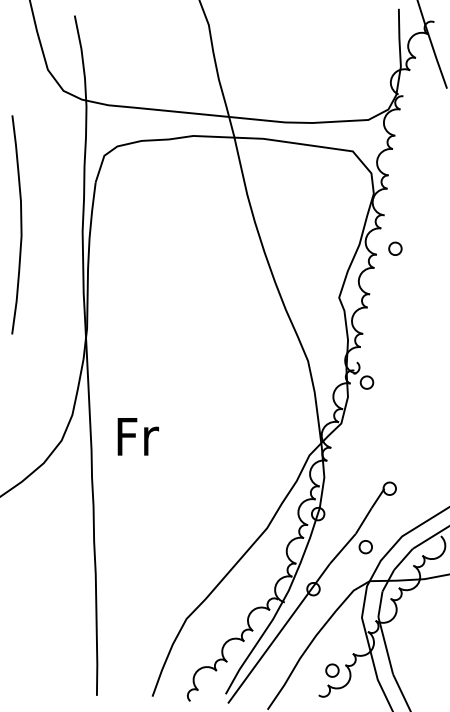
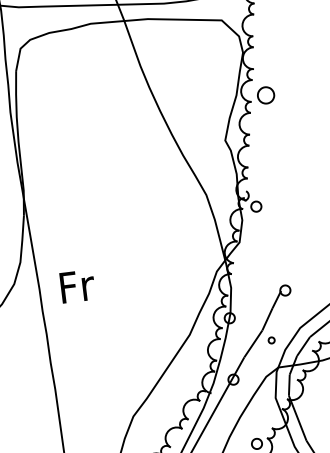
part: (395, 248) -> (266, 94), size x1.6
text: (137, 436) -> (77, 286), moved
part: (365, 547) -> (271, 340), size x0.6

